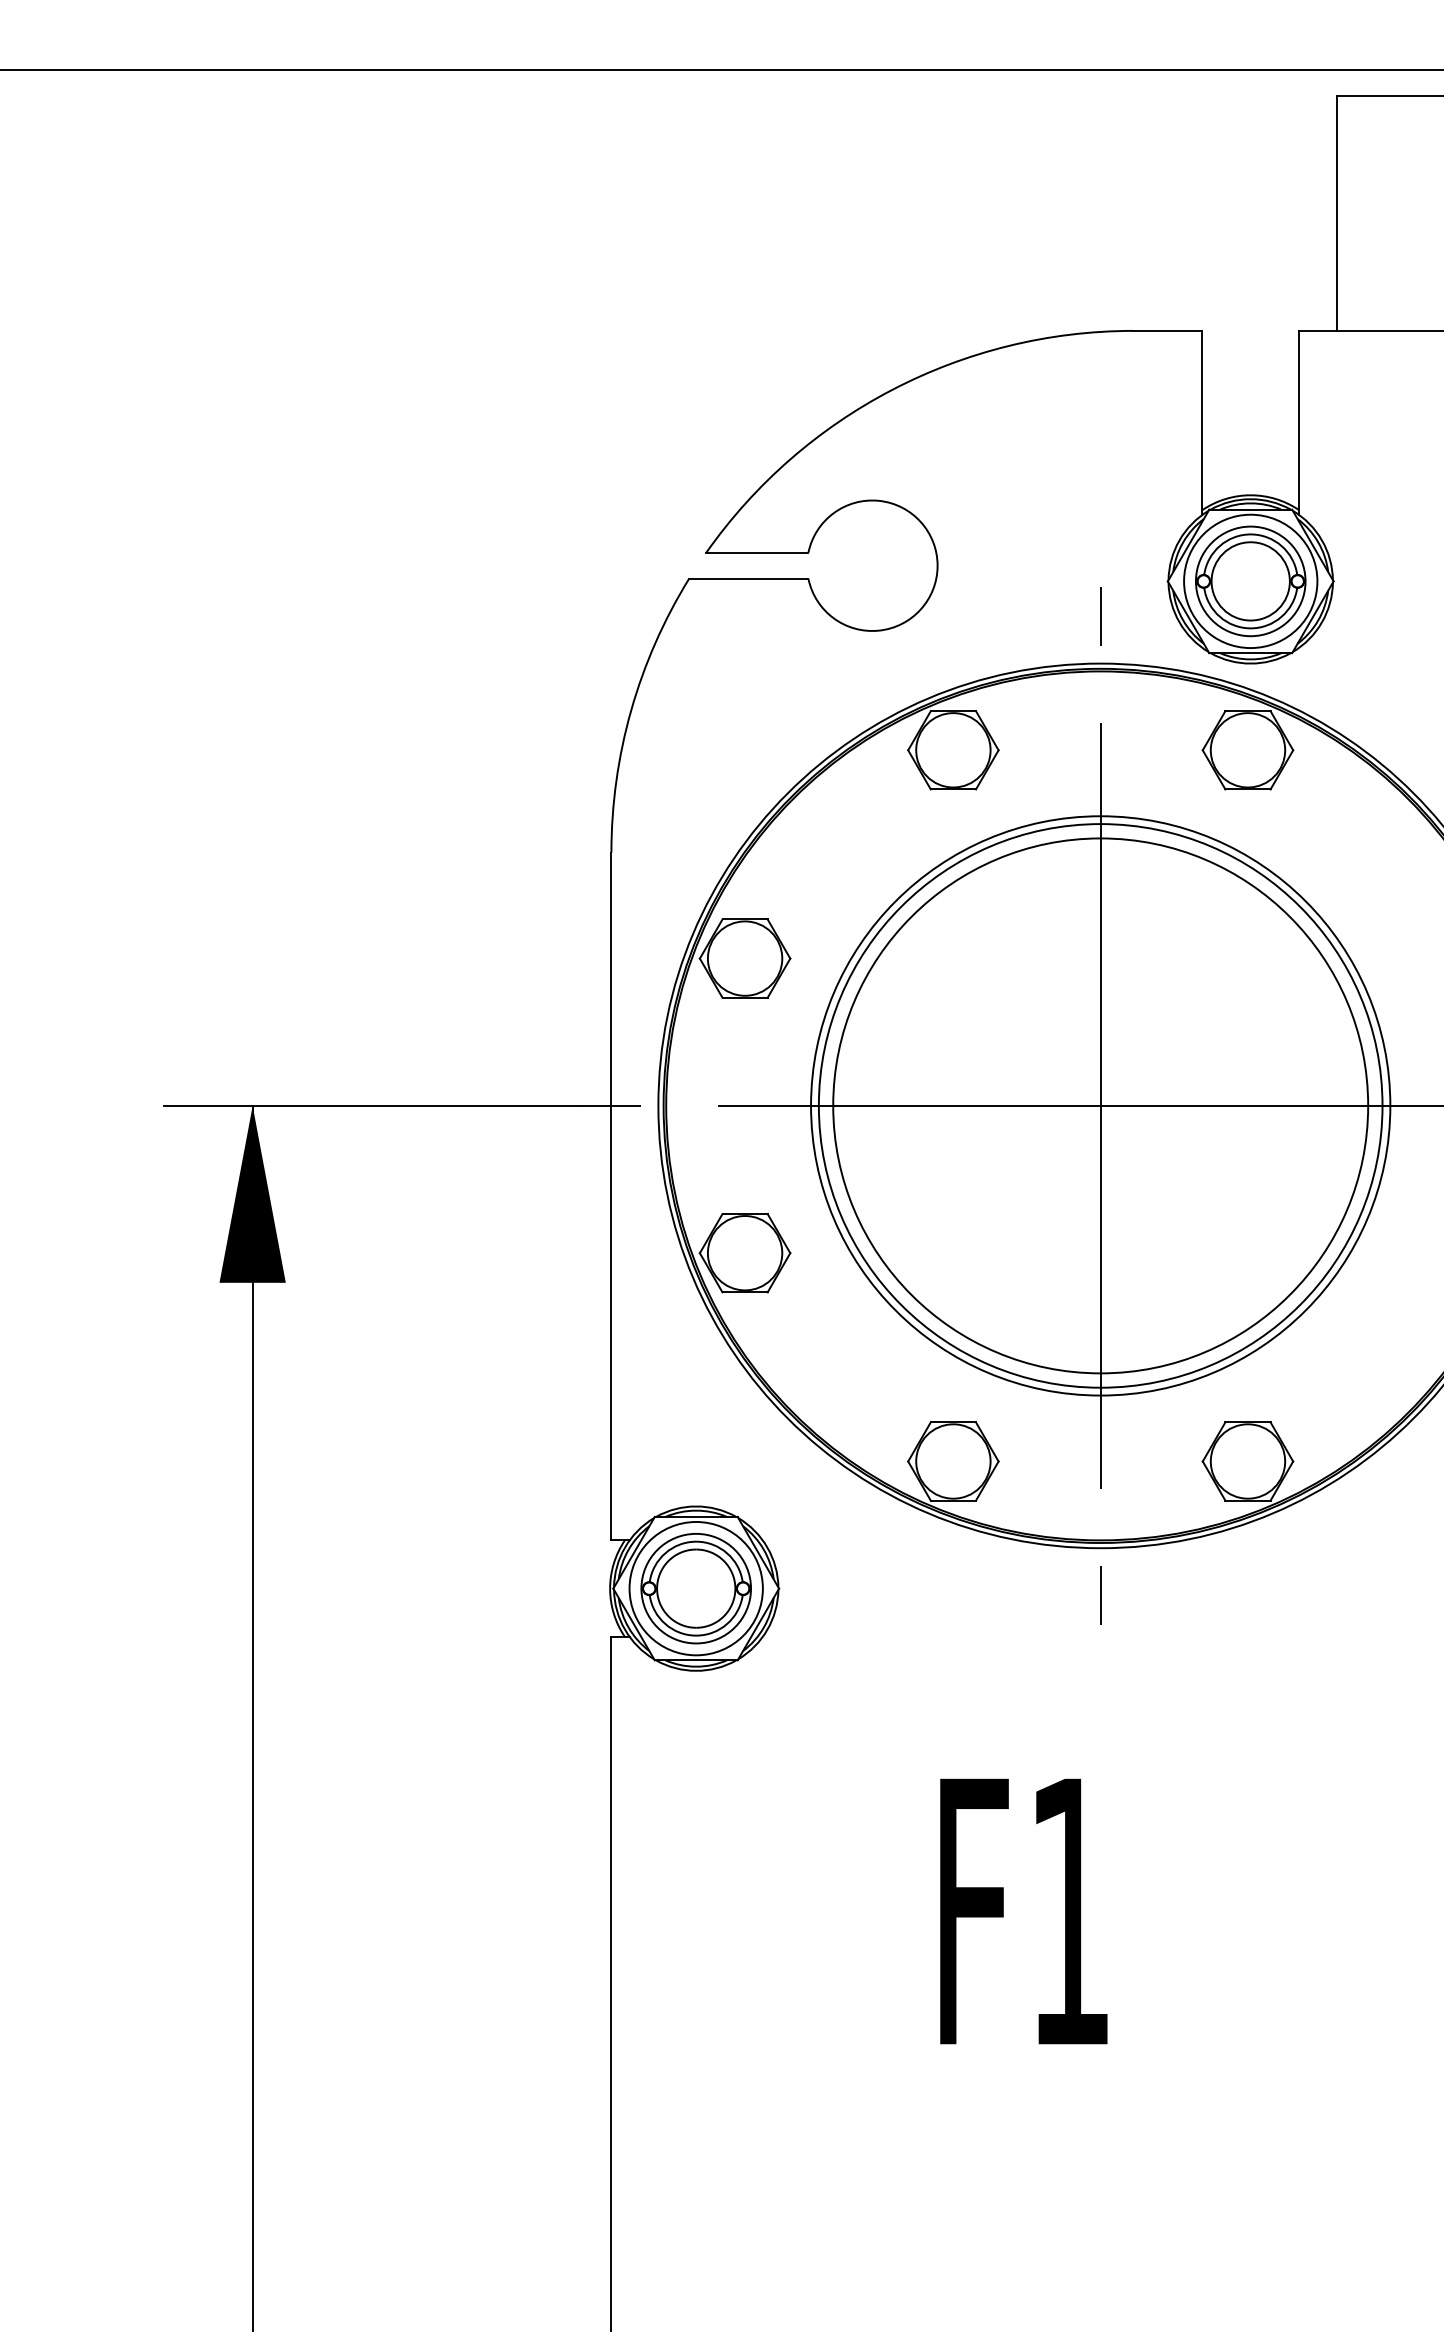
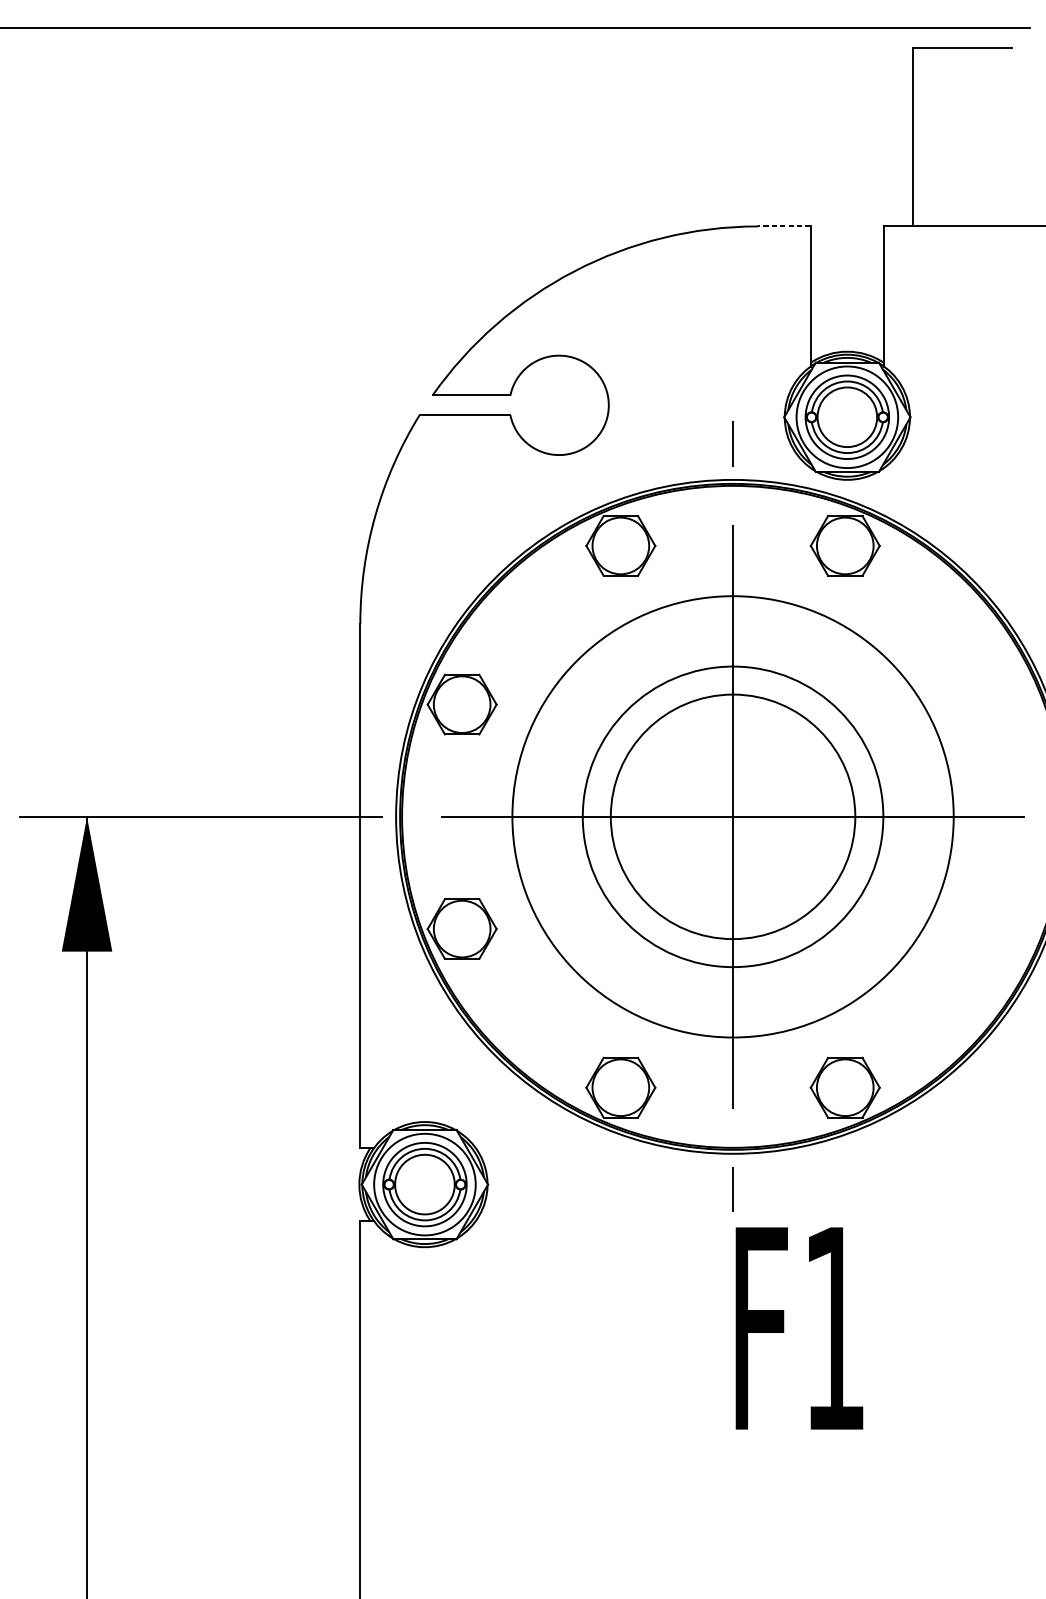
line: (1167, 330) -> (783, 226), solid -> dashed
circle: (1100, 1105) -> (732, 816), size x0.6
circle: (1100, 1105) -> (732, 816), size x0.7
text: (1023, 1911) -> (799, 1328), moved

